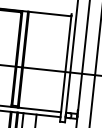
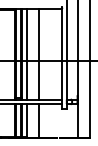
line: (29, 59) -> (27, 53), added
line: (42, 61) -> (39, 53), added

